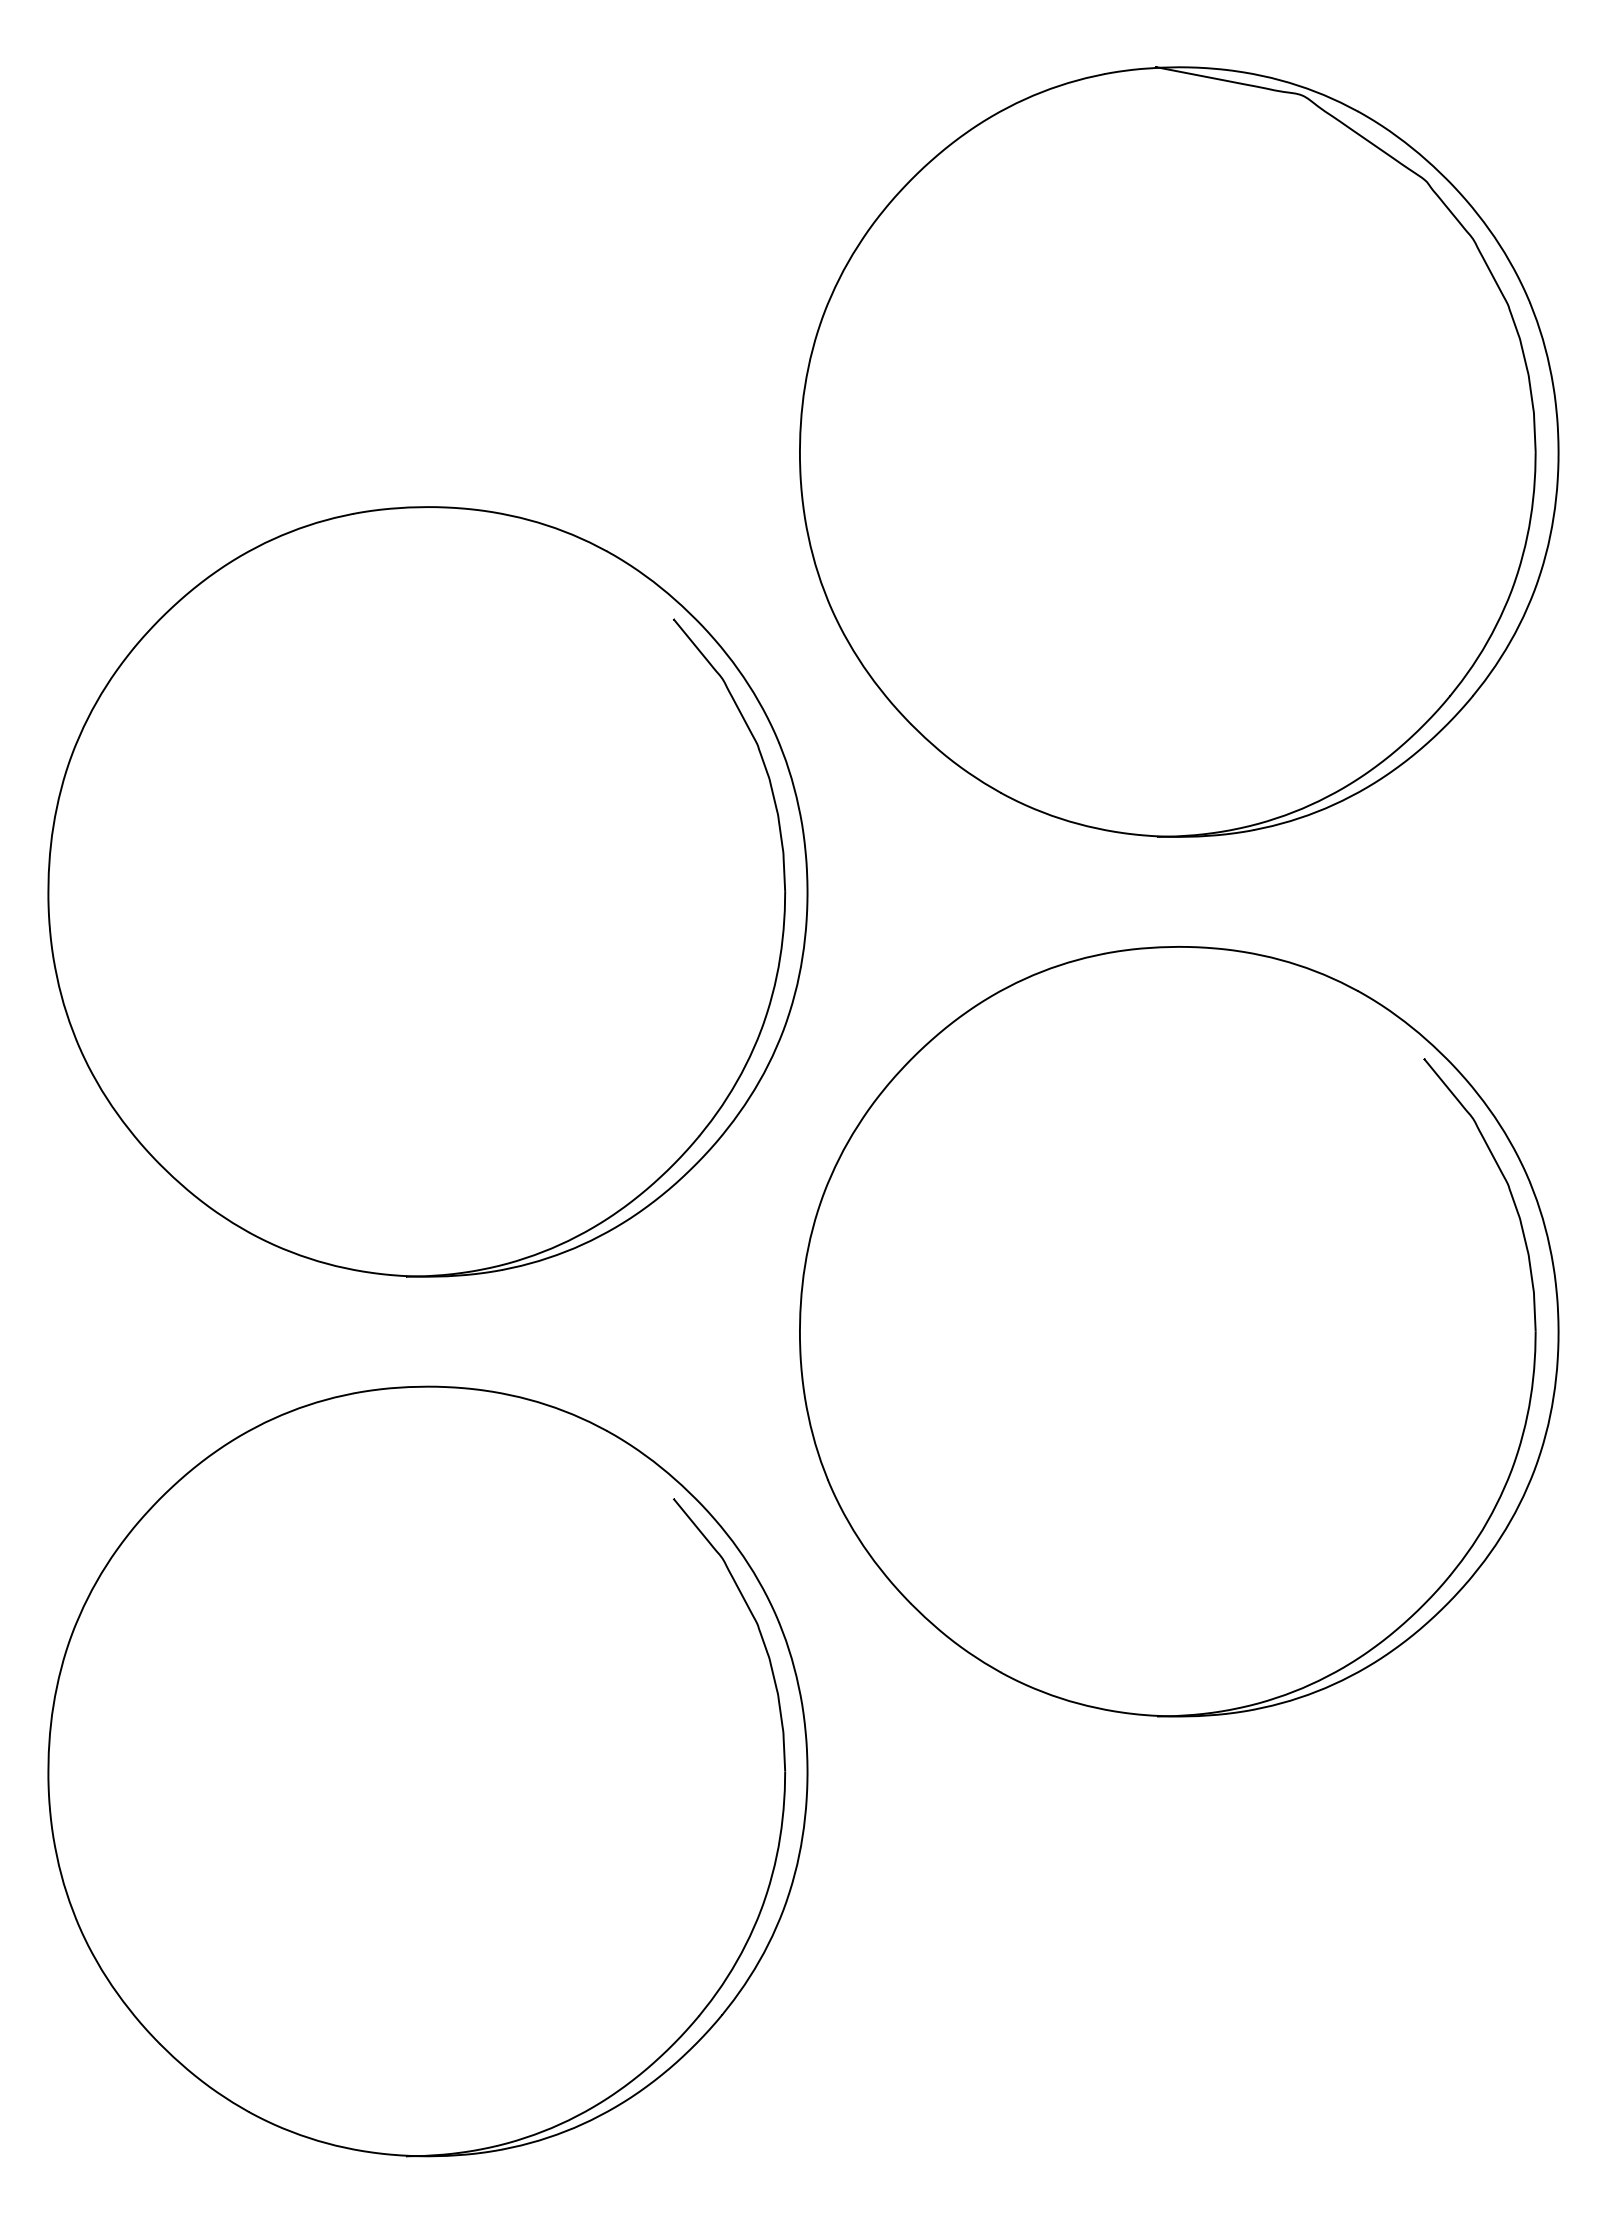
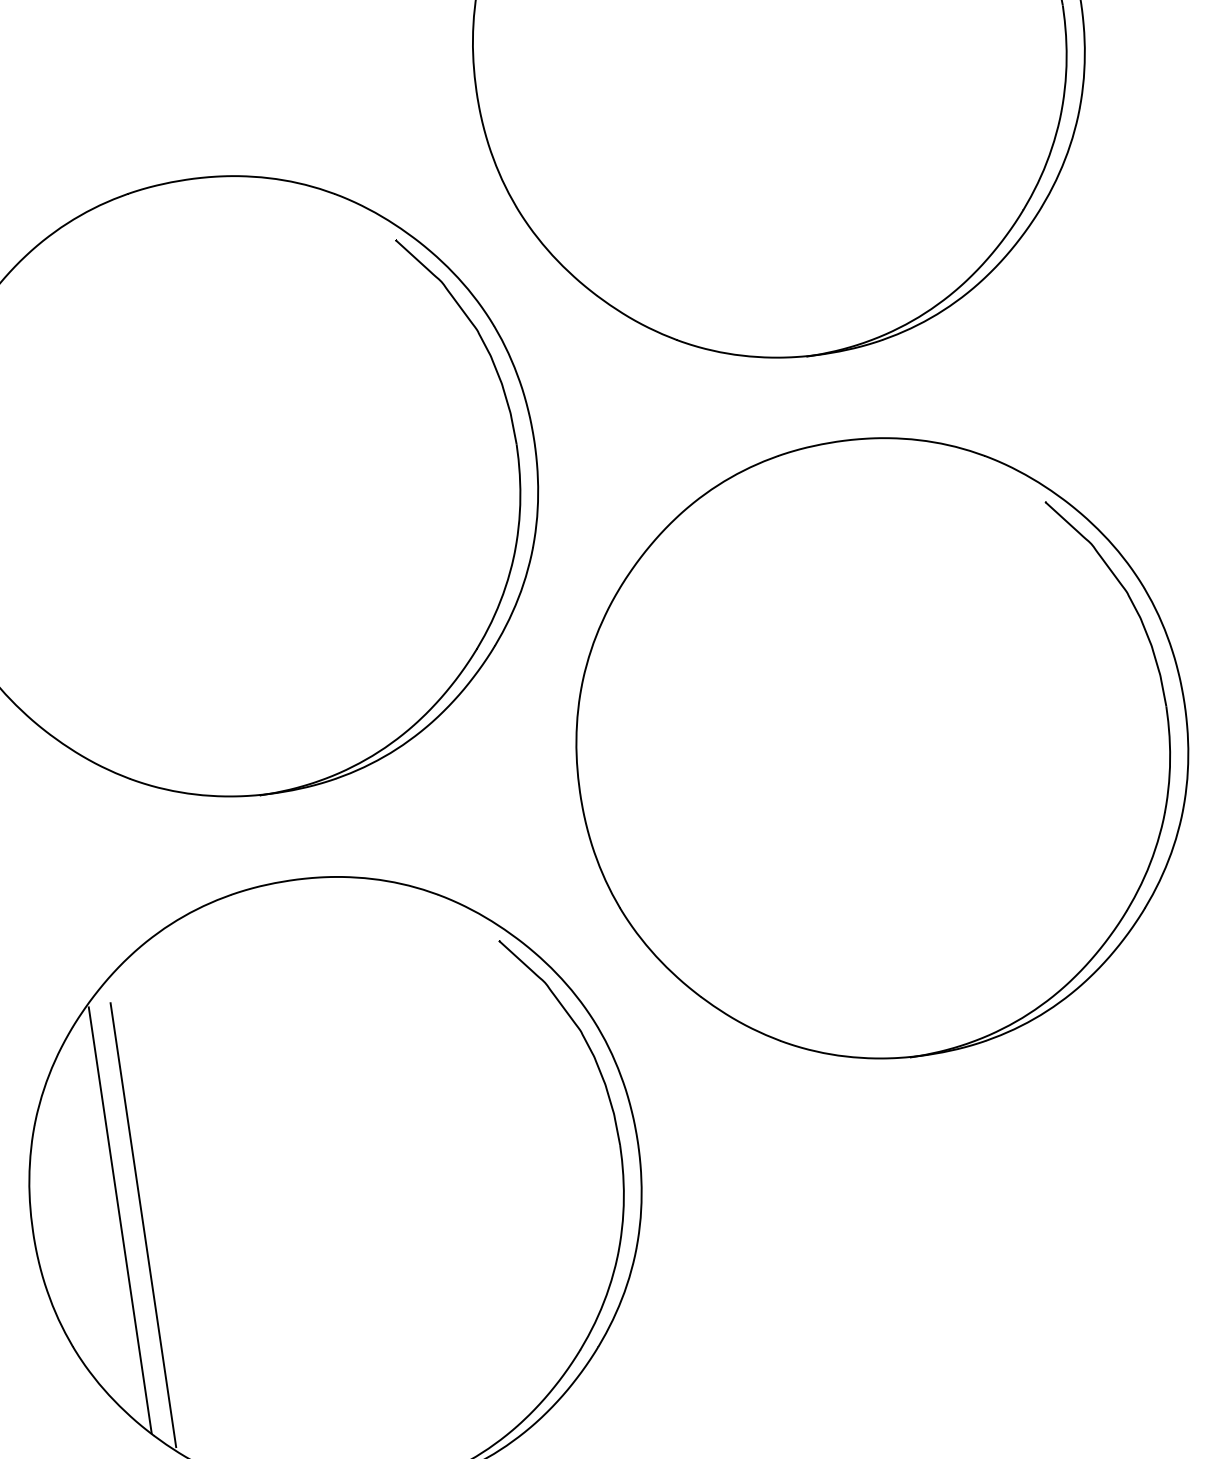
line: (157, 1772) -> (120, 1219), added
line: (185, 1782) -> (143, 1224), added

